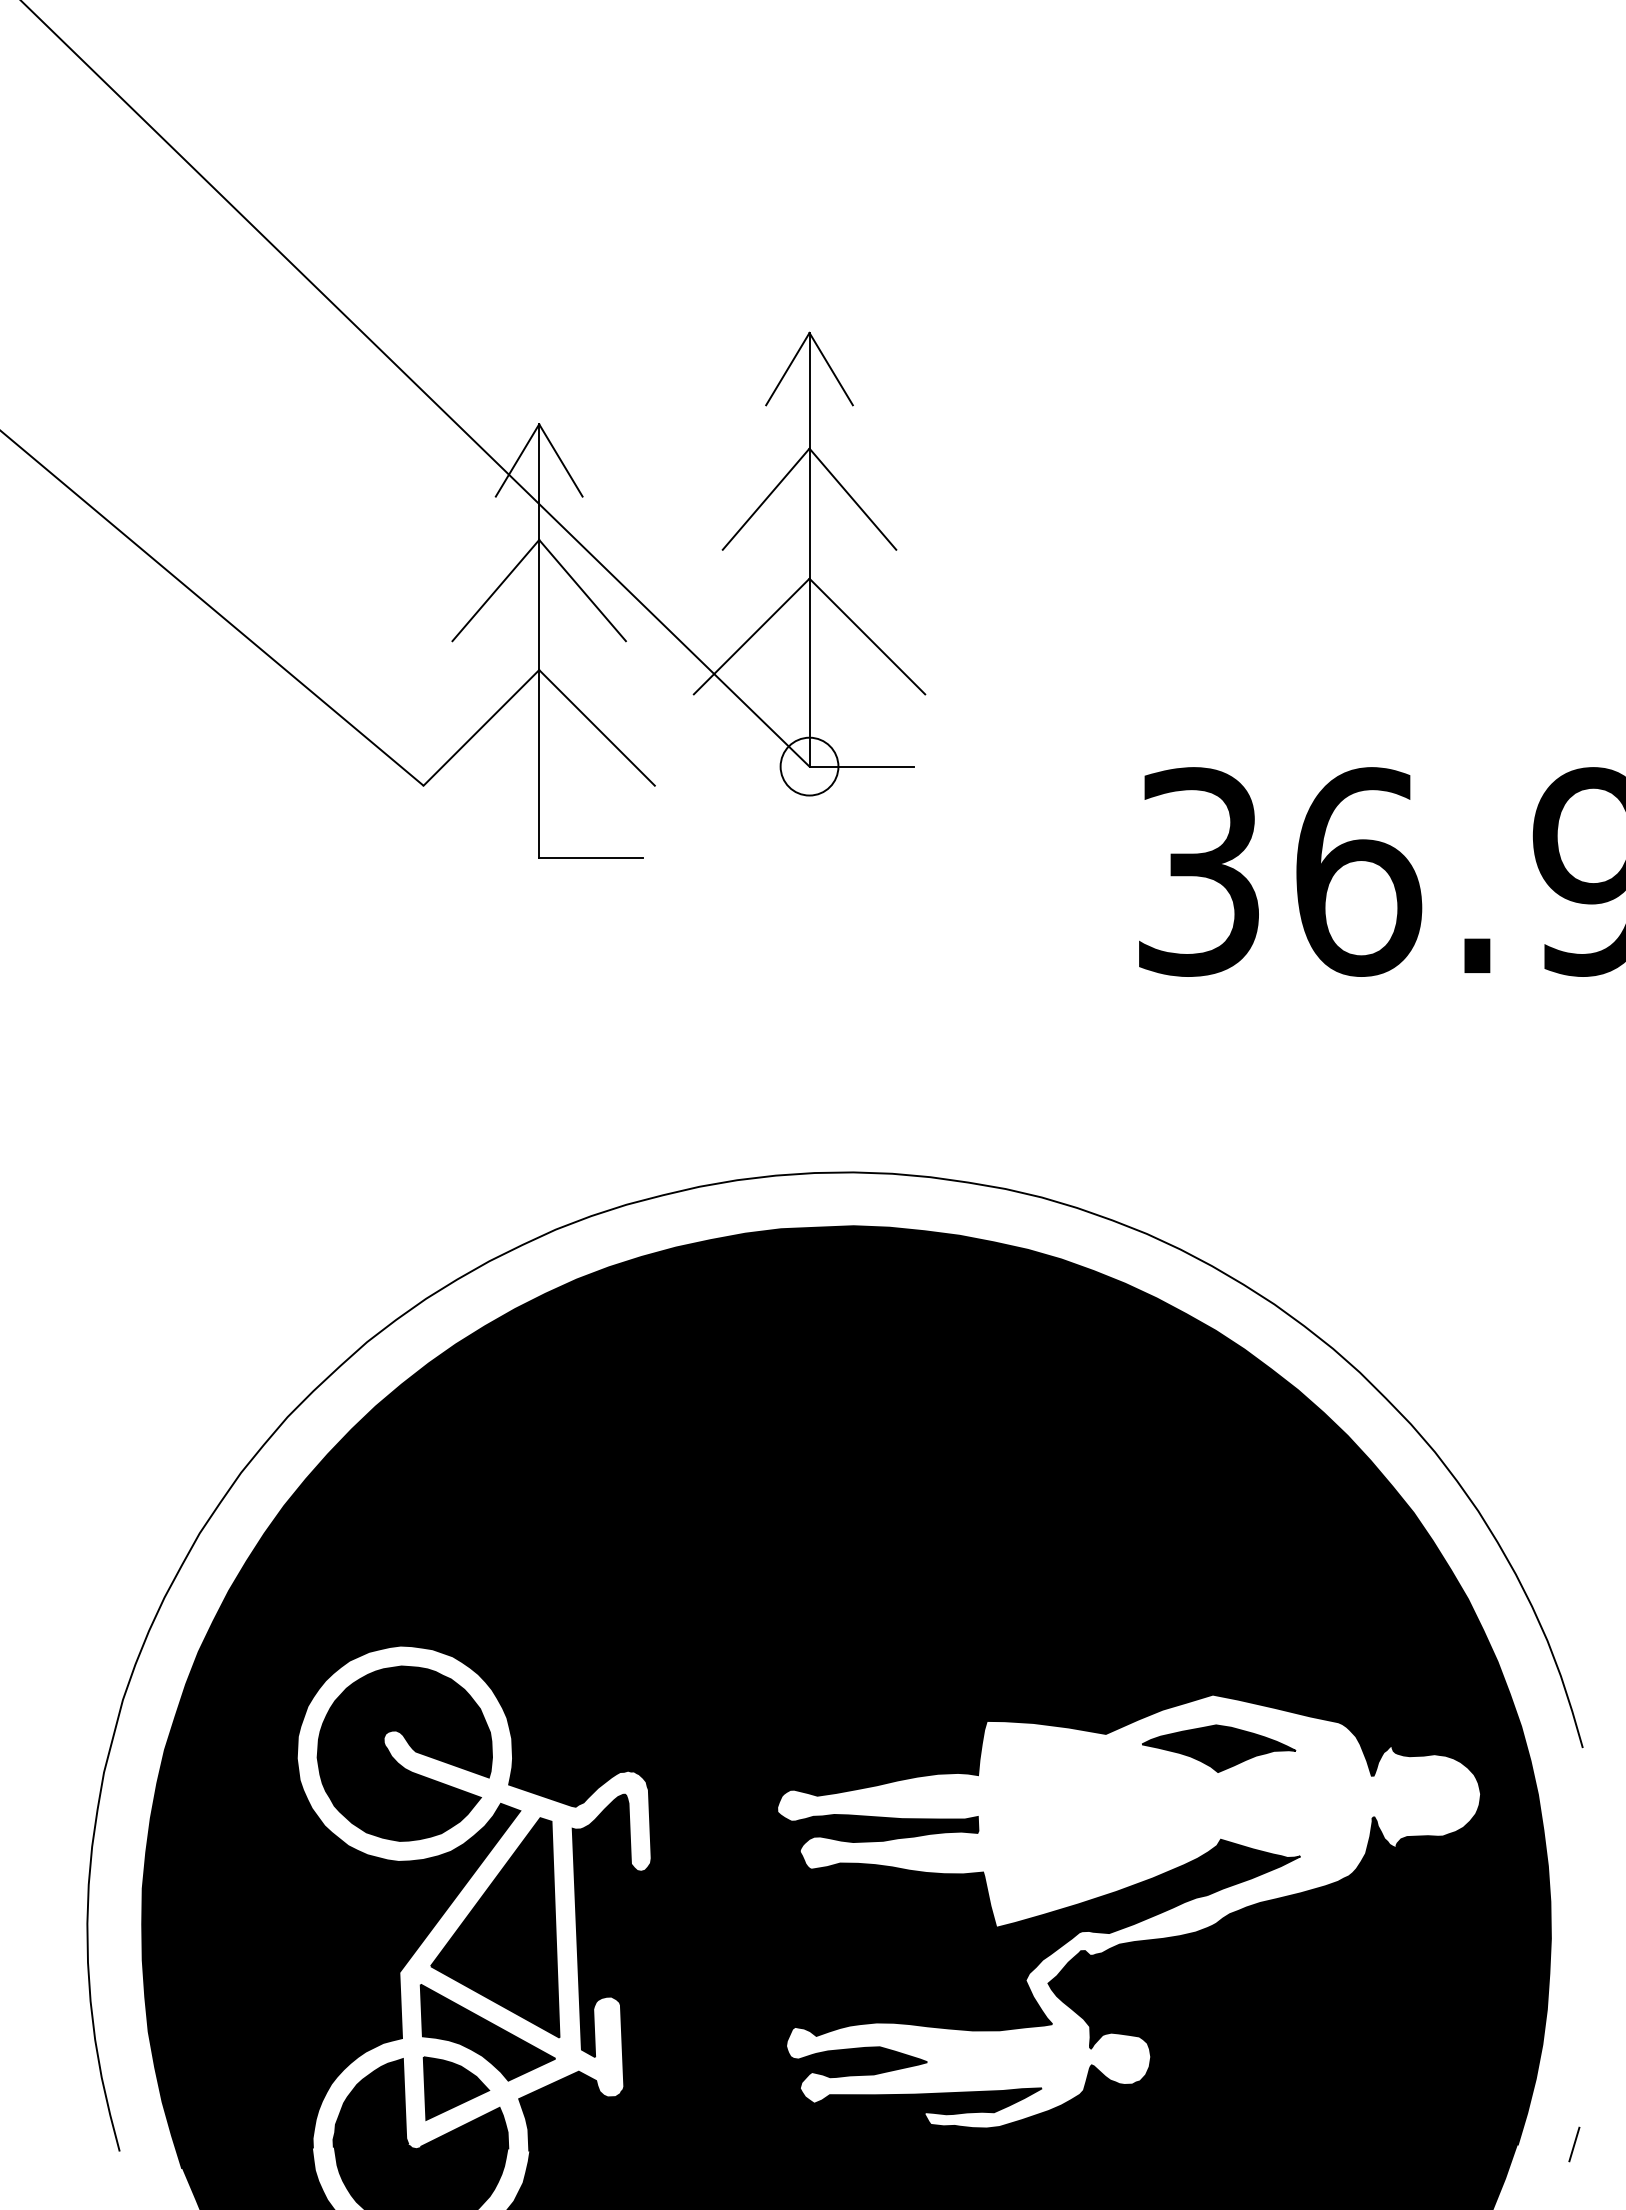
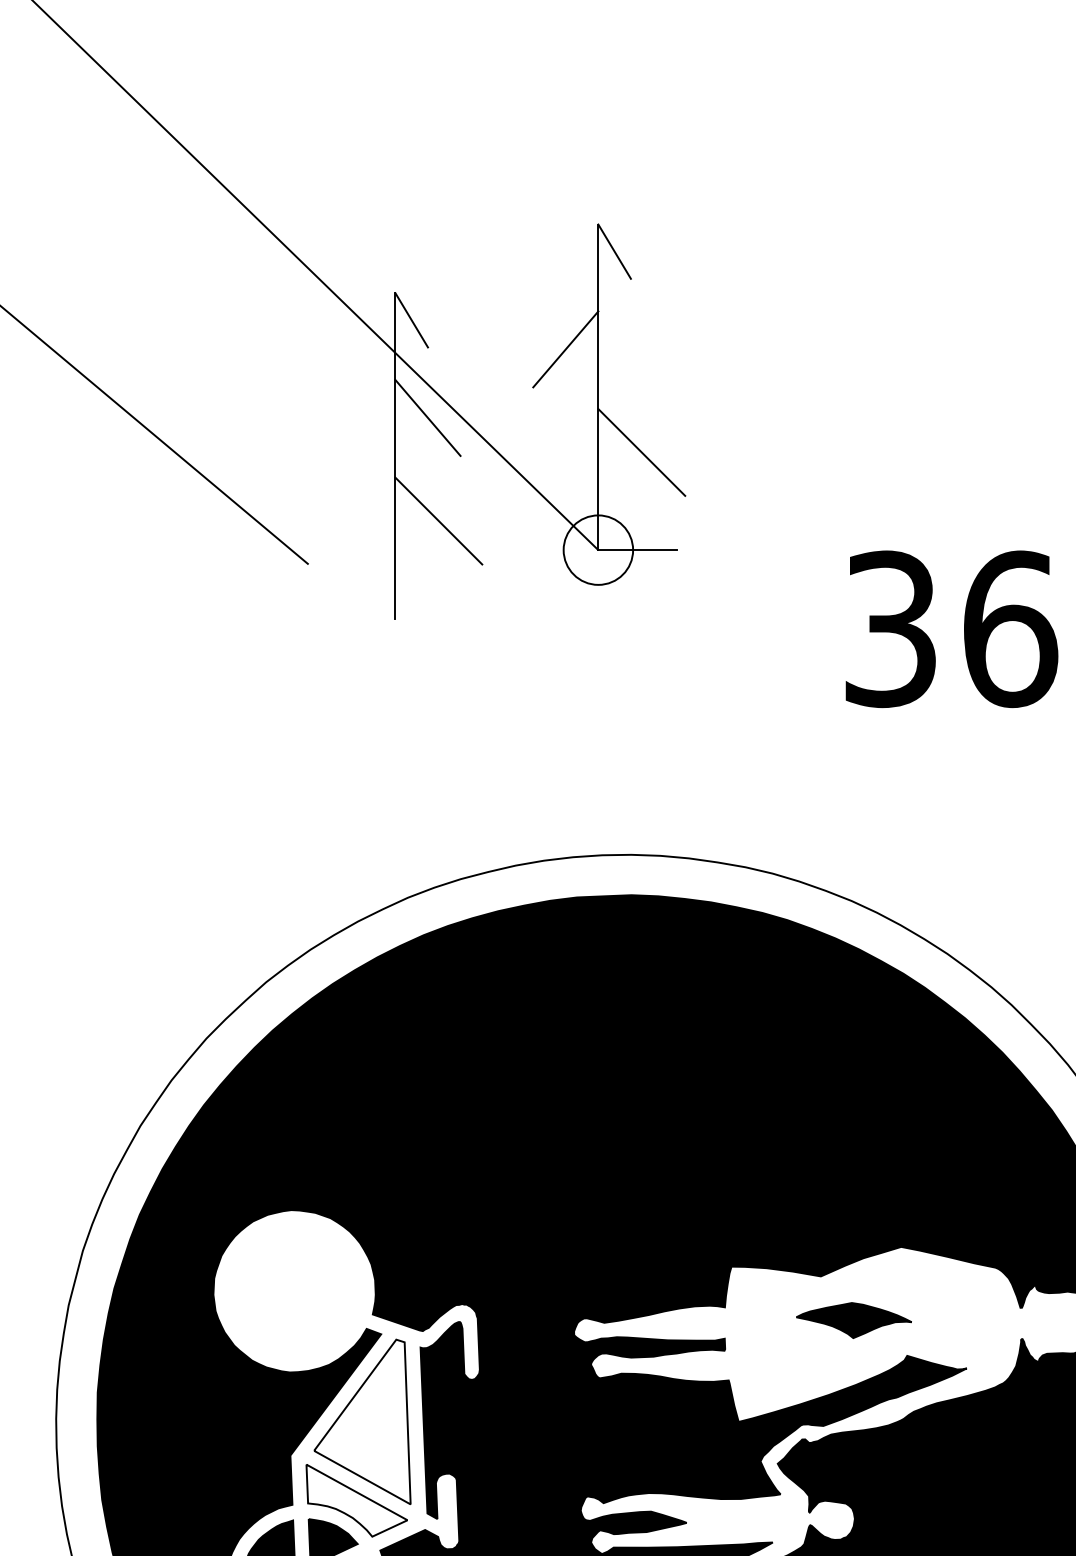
line: (787, 368) -> (581, 251), removed
line: (517, 460) -> (379, 320), removed
line: (852, 498) -> (630, 348), removed
line: (495, 590) -> (362, 417), removed
line: (751, 636) -> (554, 452), removed
line: (481, 727) -> (352, 520), removed
circle: (809, 766) -> (598, 550), size x1.6
line: (591, 857) -> (434, 618), removed
part: (410, 1747) -> (298, 1286), removed
part: (1219, 1748) -> (854, 1320), moved
fill: (494, 1927) -> (361, 1421), removed
fill: (487, 2032) -> (356, 1500), removed

